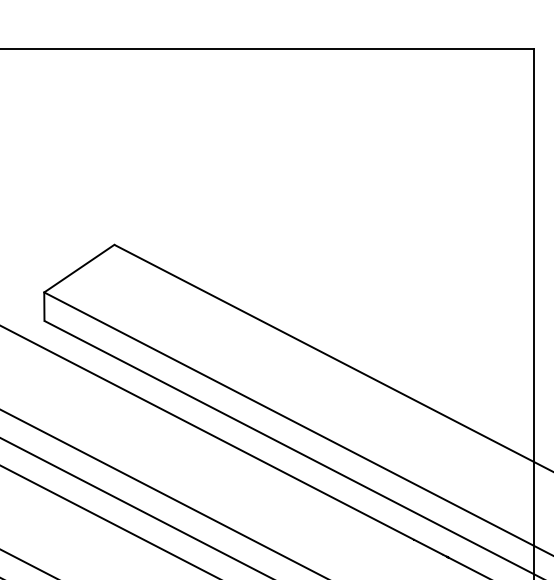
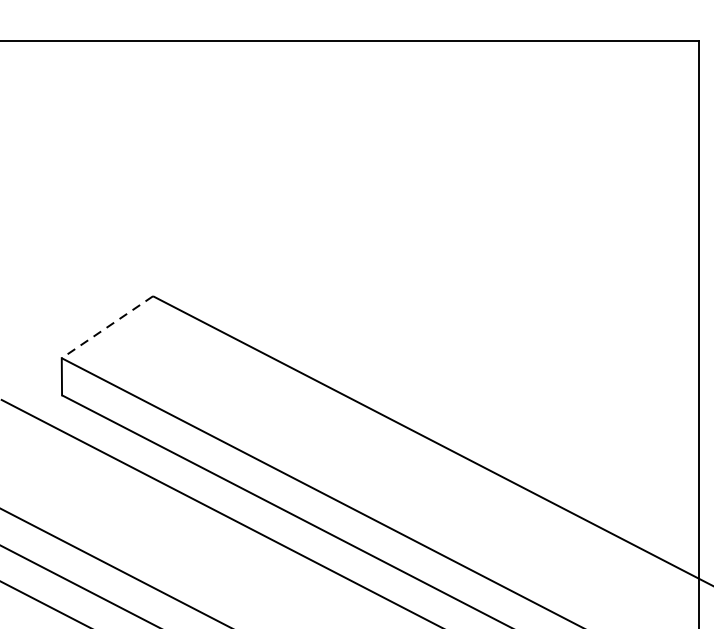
line: (78, 268) -> (106, 327), solid -> dashed

